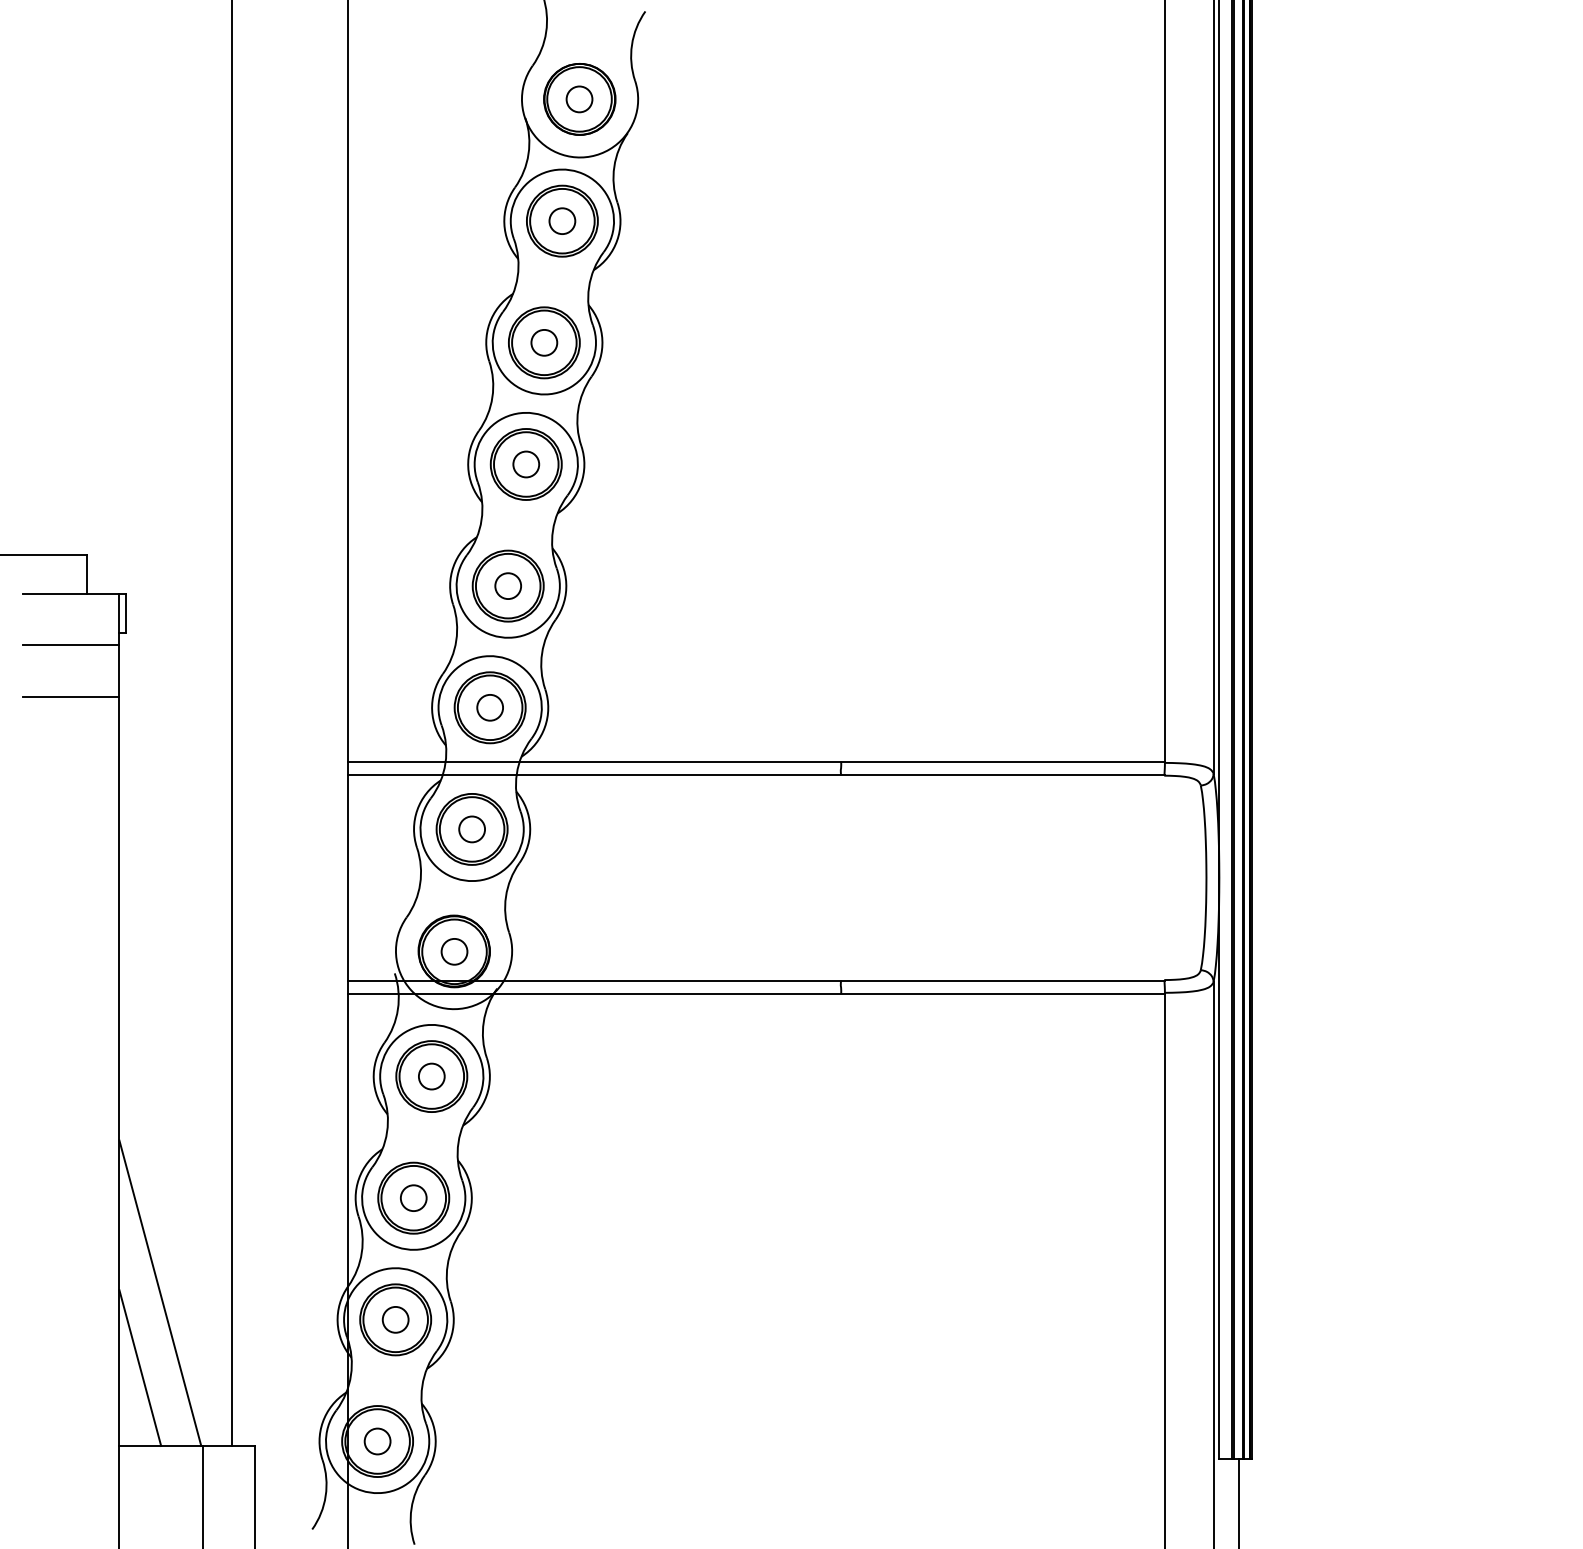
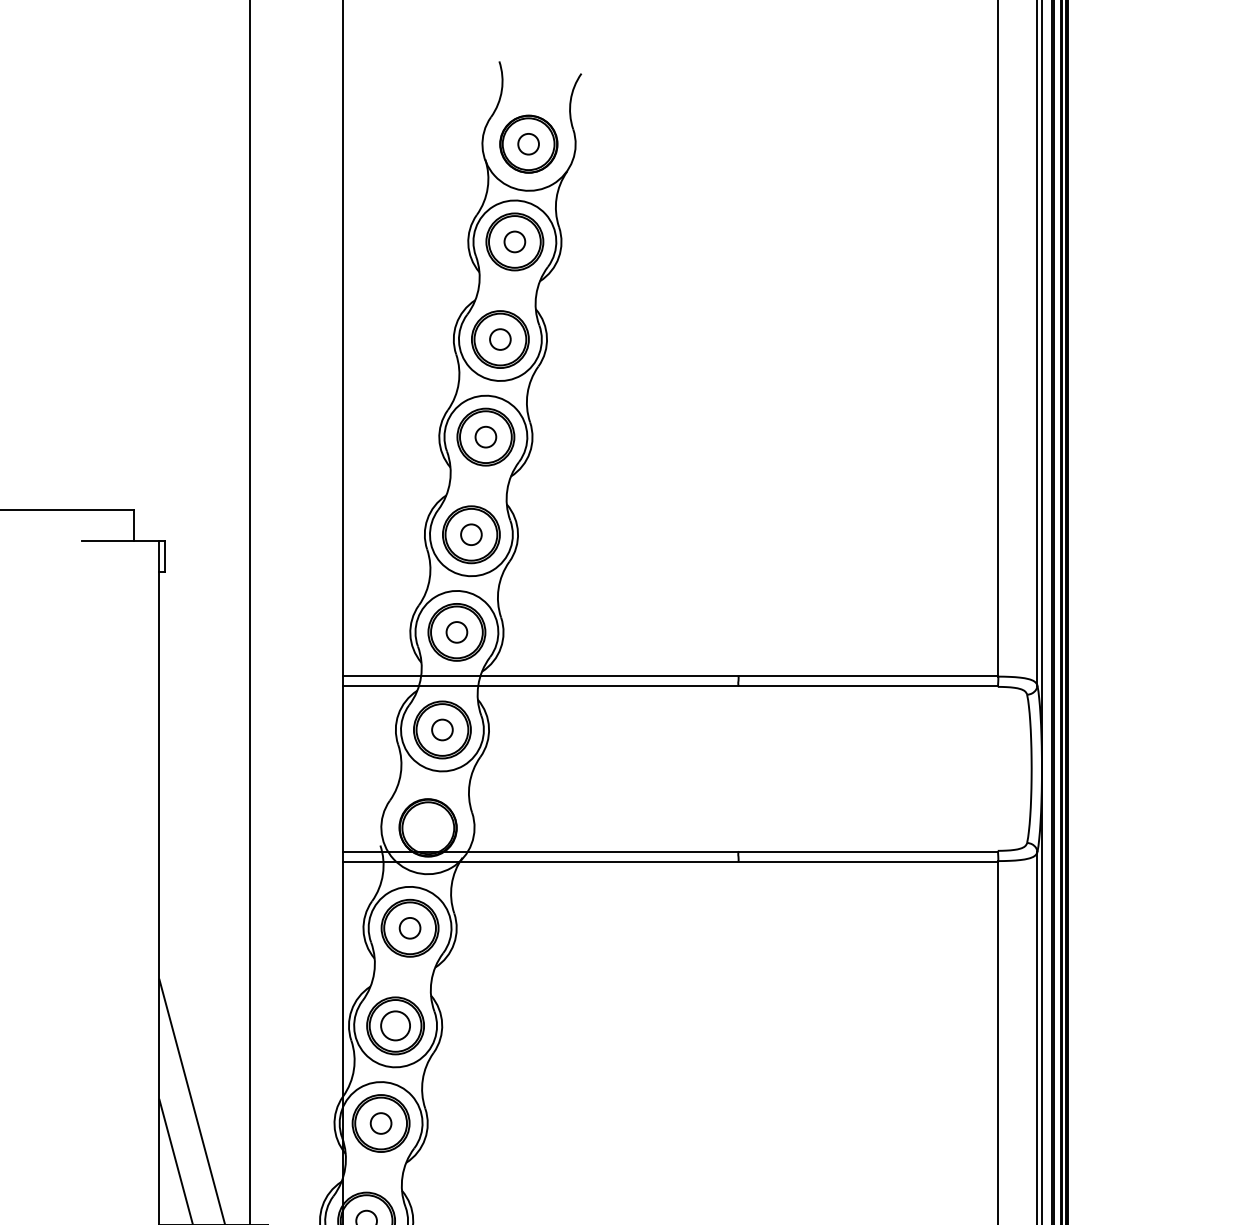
line: (70, 645) -> (120, 582), removed
line: (70, 697) -> (120, 624), removed
circle: (454, 951) -> (428, 827), removed
circle: (413, 1198) -> (395, 1026), size x1.4

